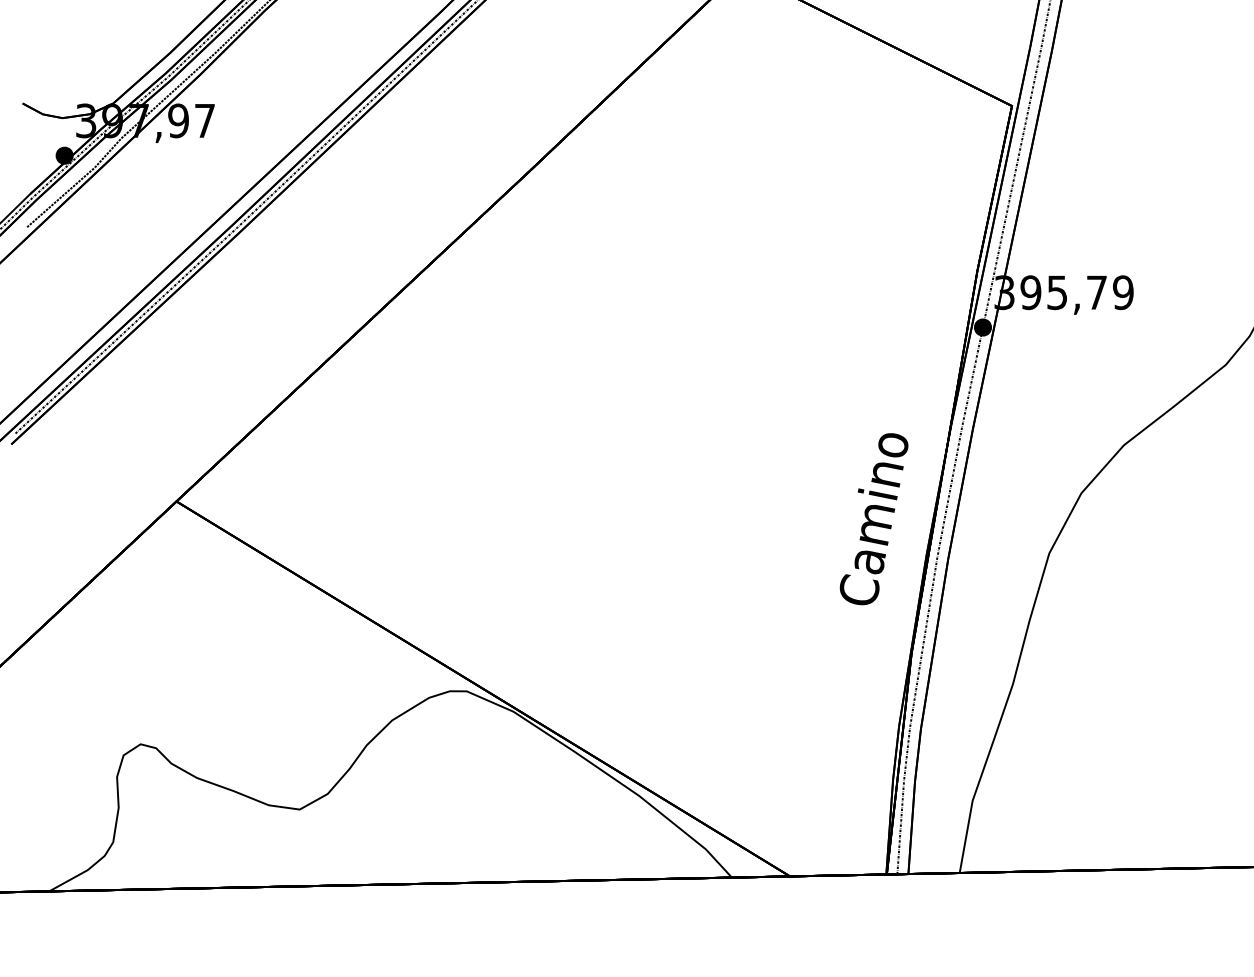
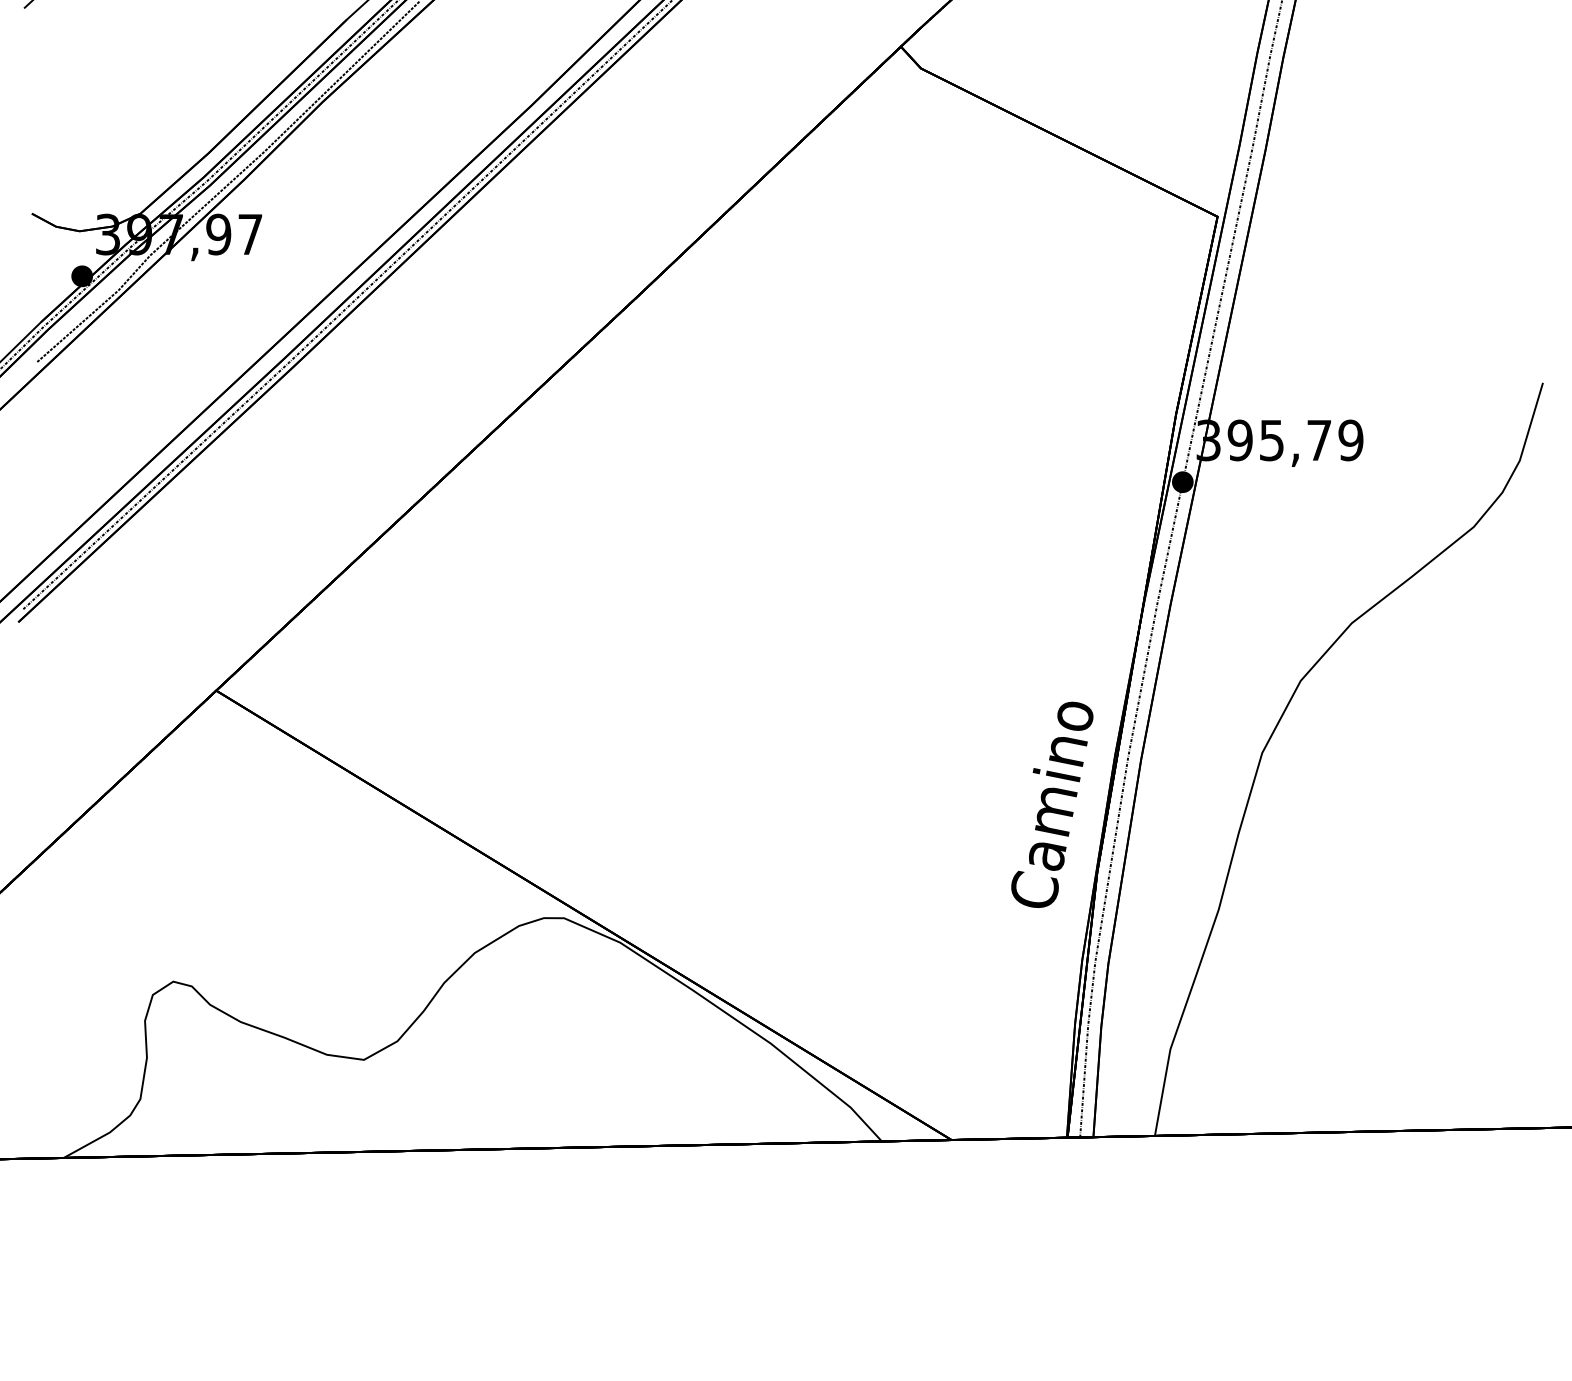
text: (874, 518) -> (1052, 804), moved

